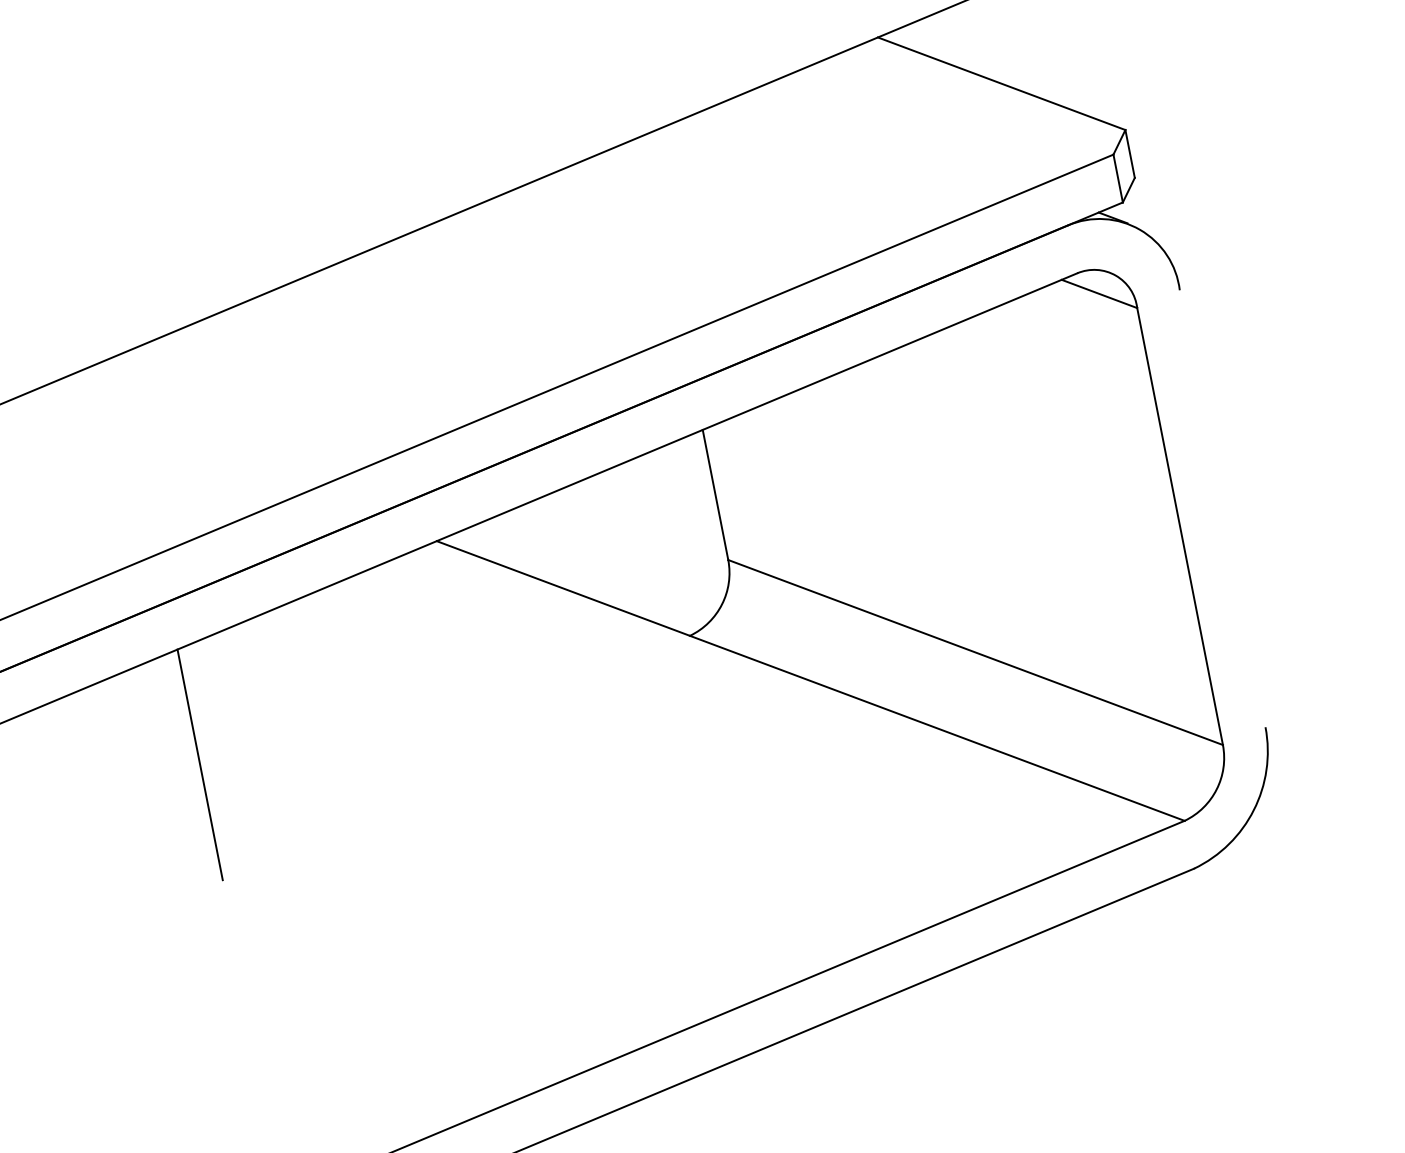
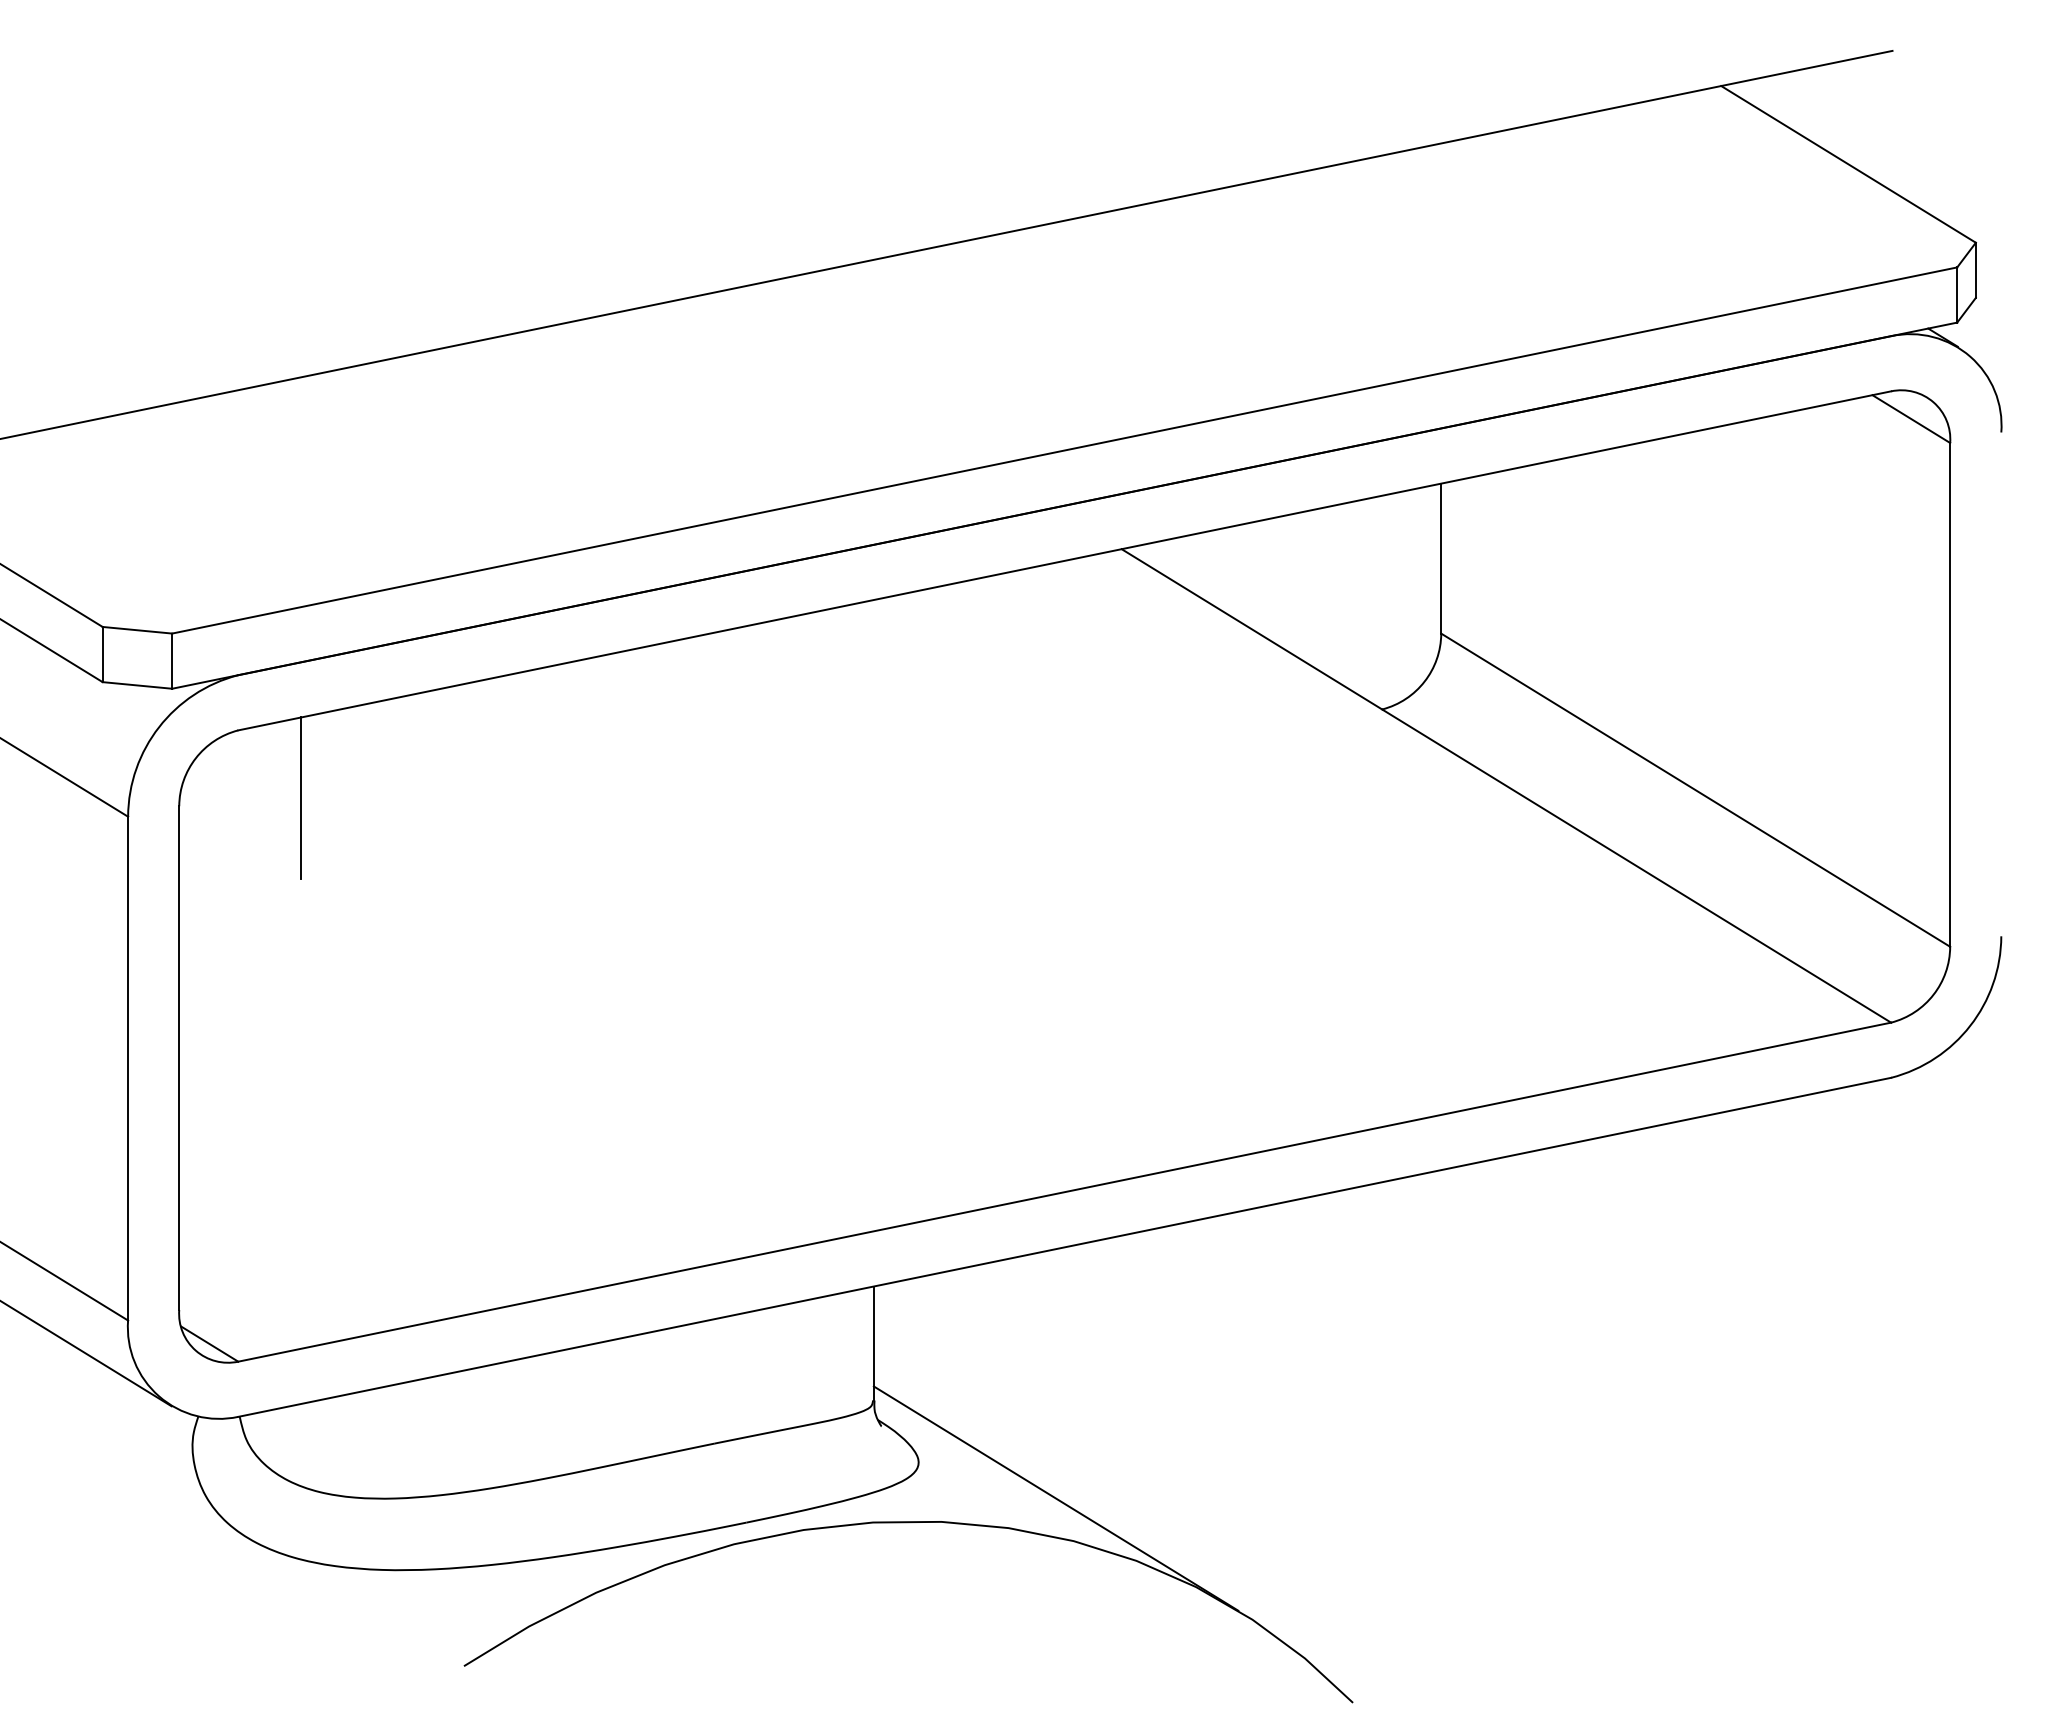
line: (200, 764) -> (810, 745), removed

